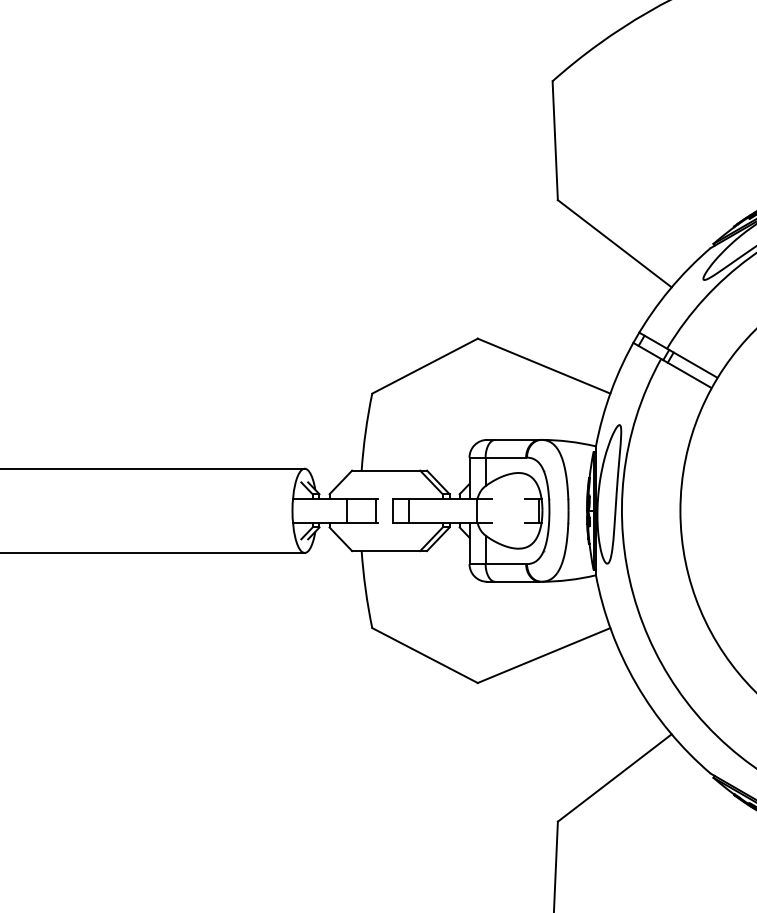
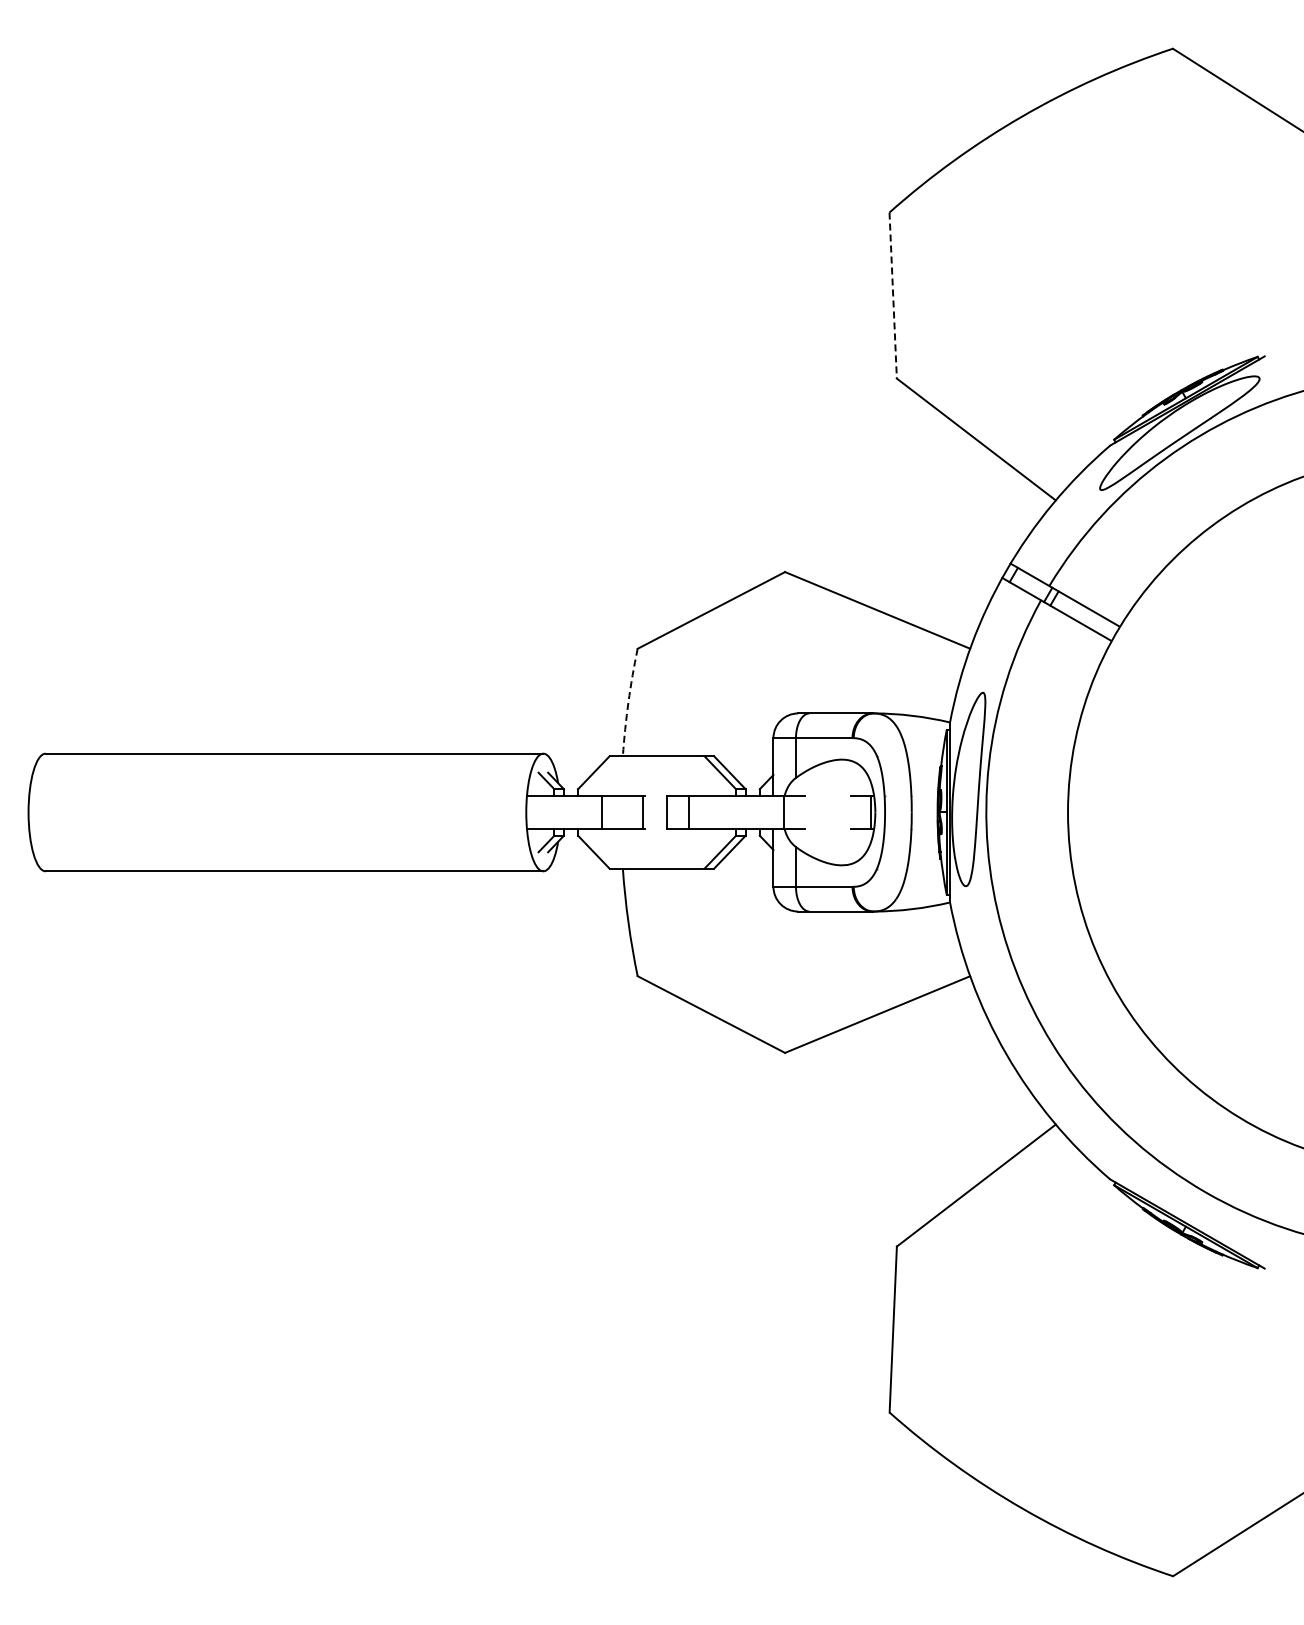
line: (555, 141) -> (893, 296), solid -> dashed
arc: (365, 432) -> (628, 702), solid -> dashed

